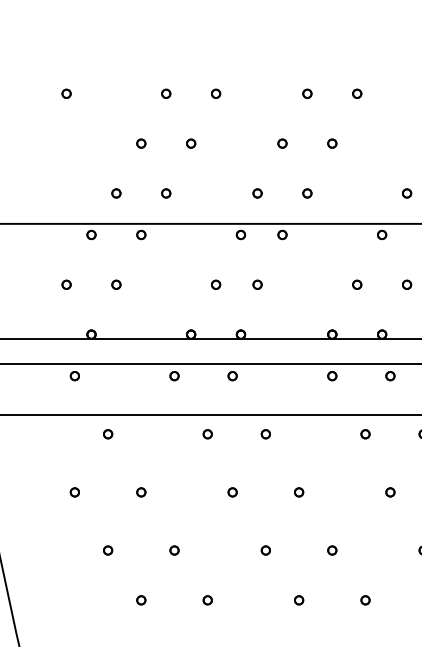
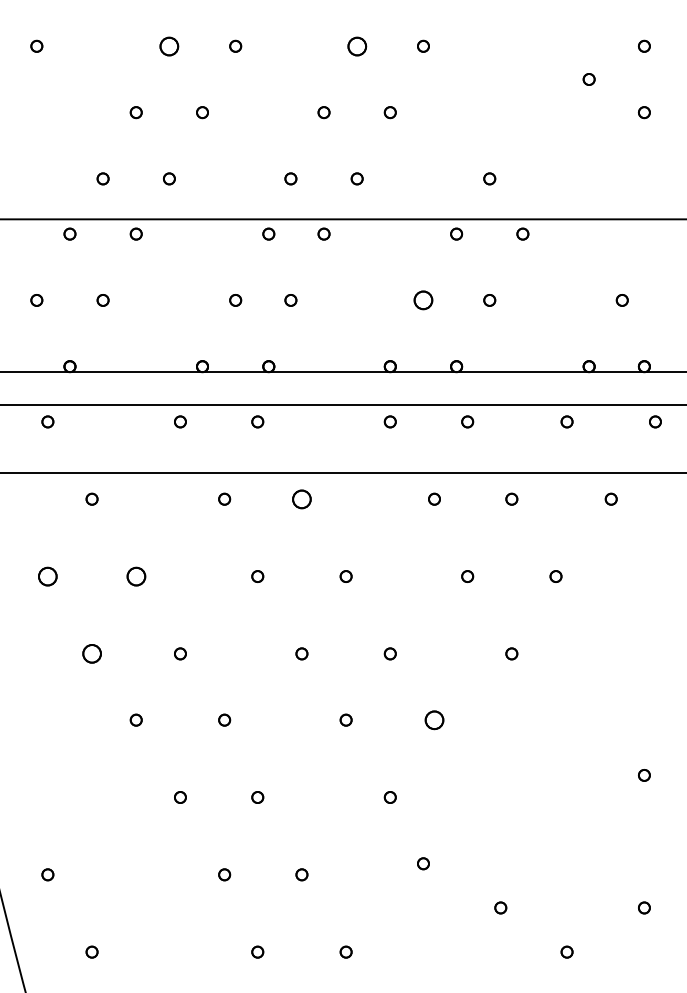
part: (166, 93) -> (169, 45), size x1.6
part: (306, 93) -> (356, 45), size x1.6
part: (357, 284) -> (423, 300), size x1.6
part: (265, 433) -> (301, 498), size x1.6
part: (74, 492) -> (47, 576), size x1.6
part: (140, 492) -> (135, 576), size x1.6
part: (107, 550) -> (91, 653), size x1.6
part: (365, 599) -> (434, 719), size x1.6

